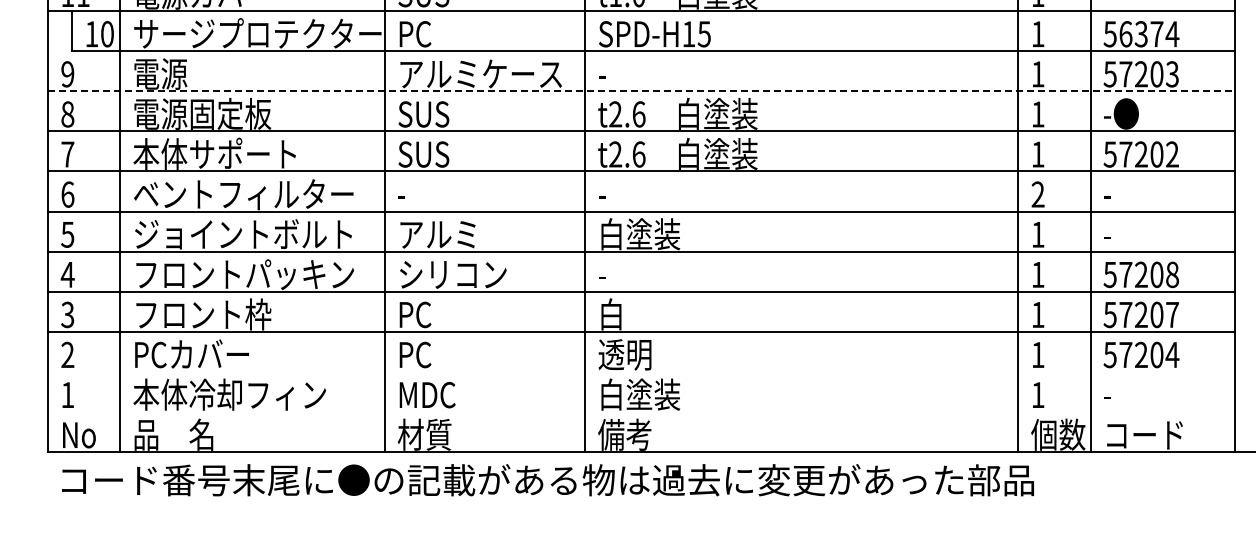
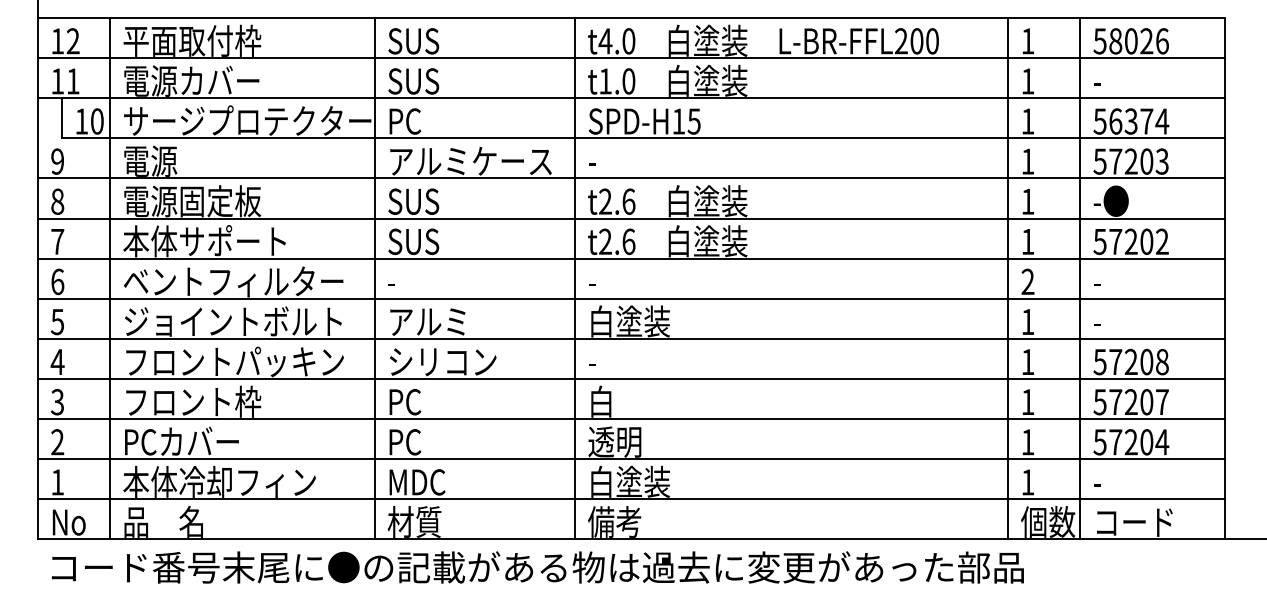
line: (641, 91) -> (631, 178), dashed -> solid
line: (640, 372) -> (630, 459), added
line: (640, 412) -> (630, 499), added

